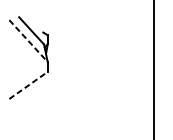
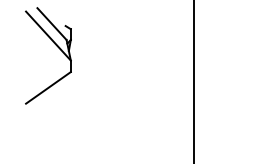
line: (28, 41) -> (48, 36), dashed -> solid
line: (28, 85) -> (48, 87), dashed -> solid

